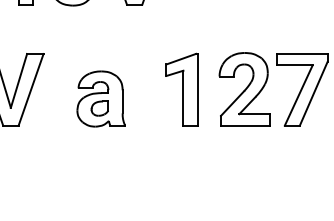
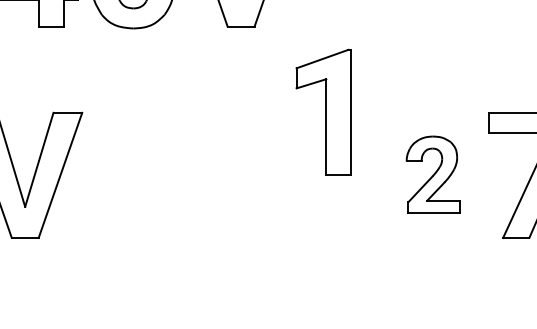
part: (181, 89) -> (322, 111), moved
part: (244, 89) -> (432, 174), size x0.6
part: (100, 98) -> (181, 190), removed

